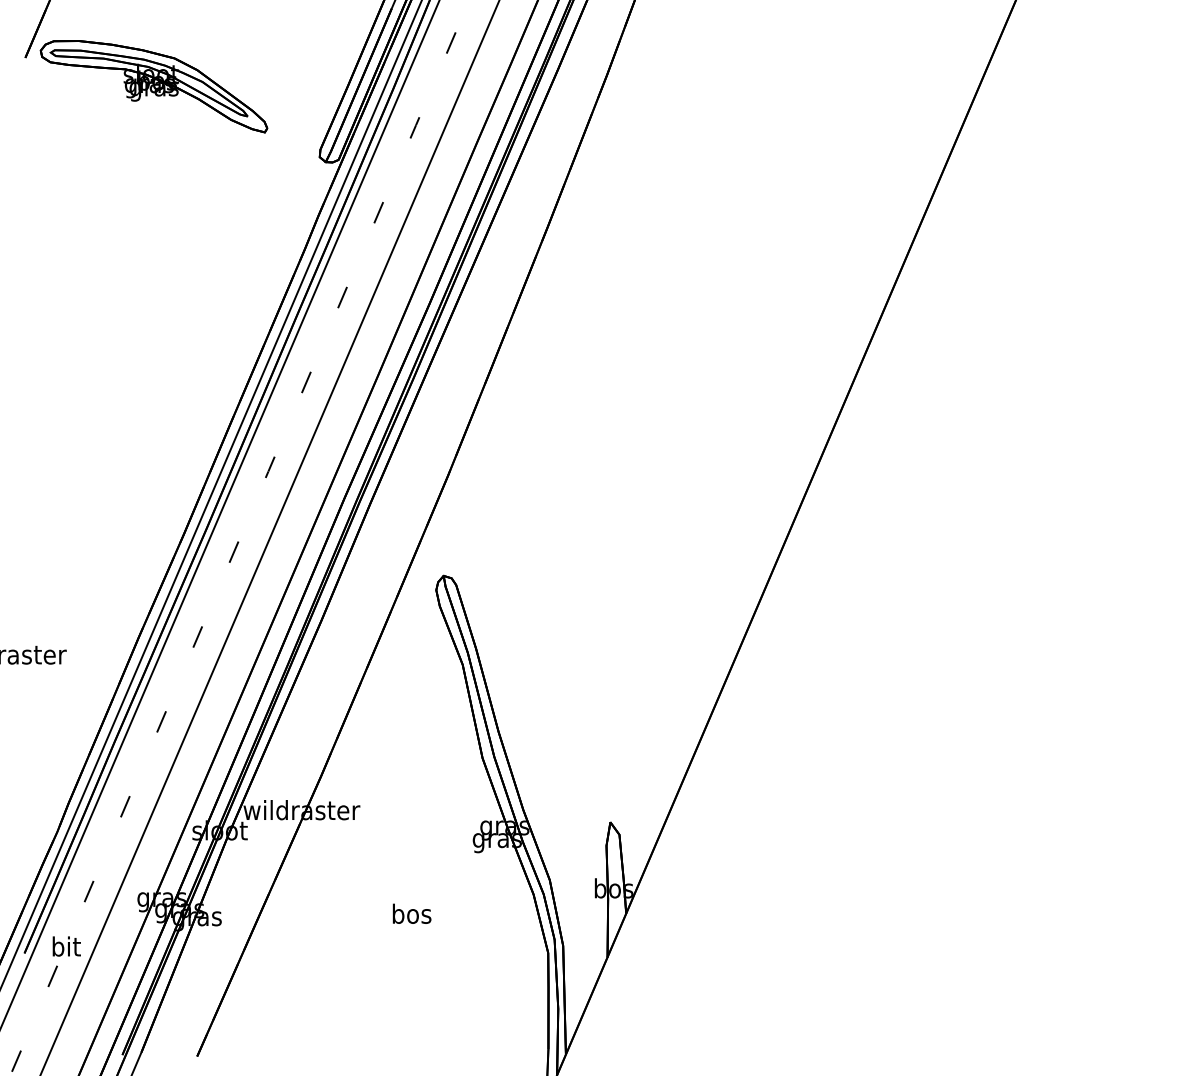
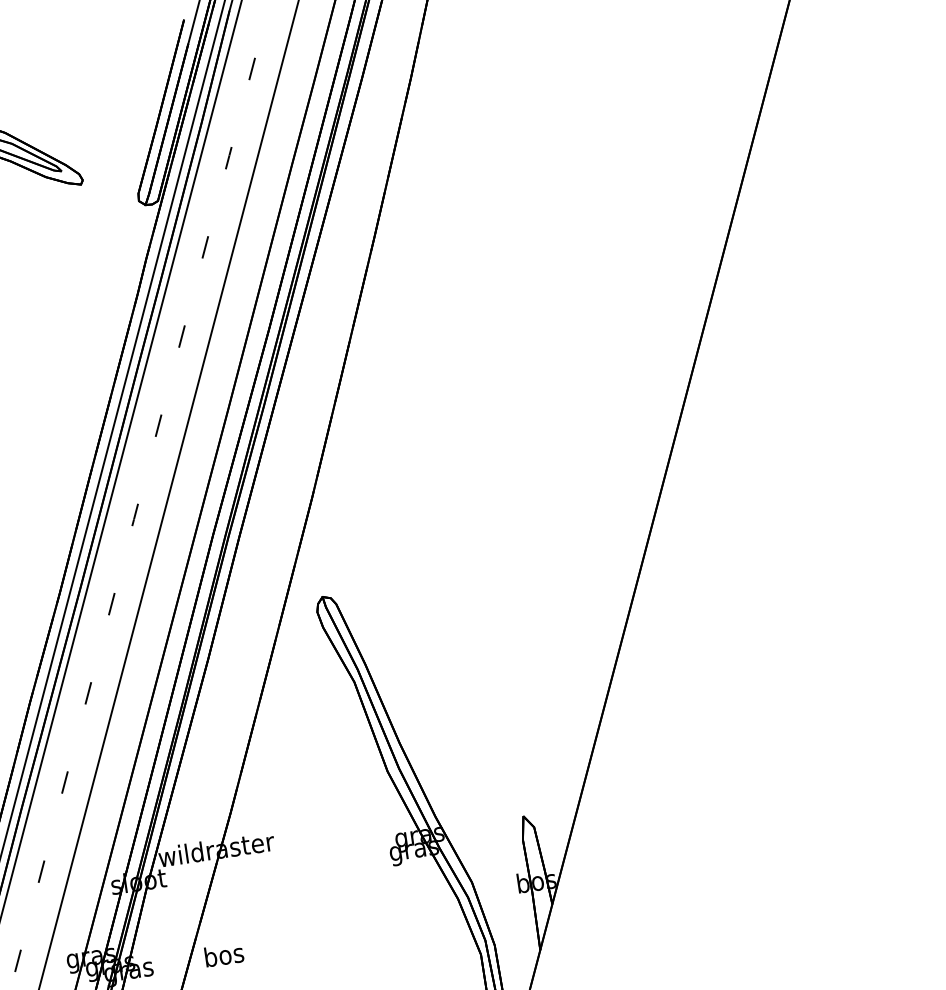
text: (411, 913) -> (223, 954), moved

